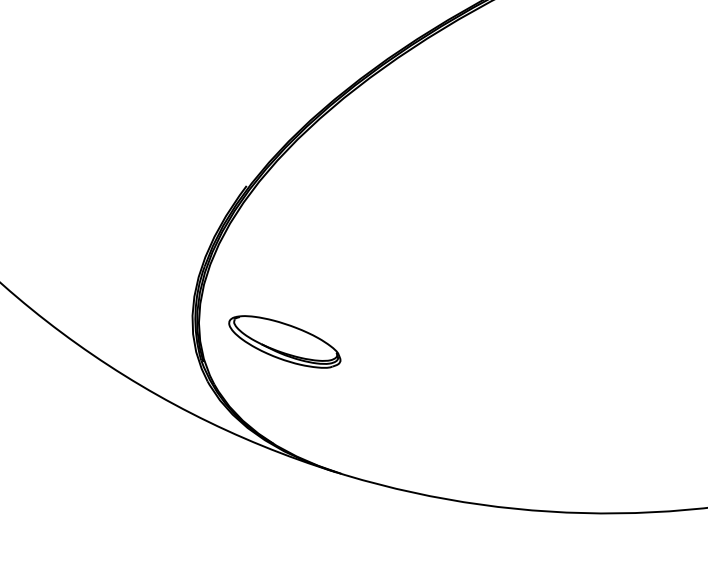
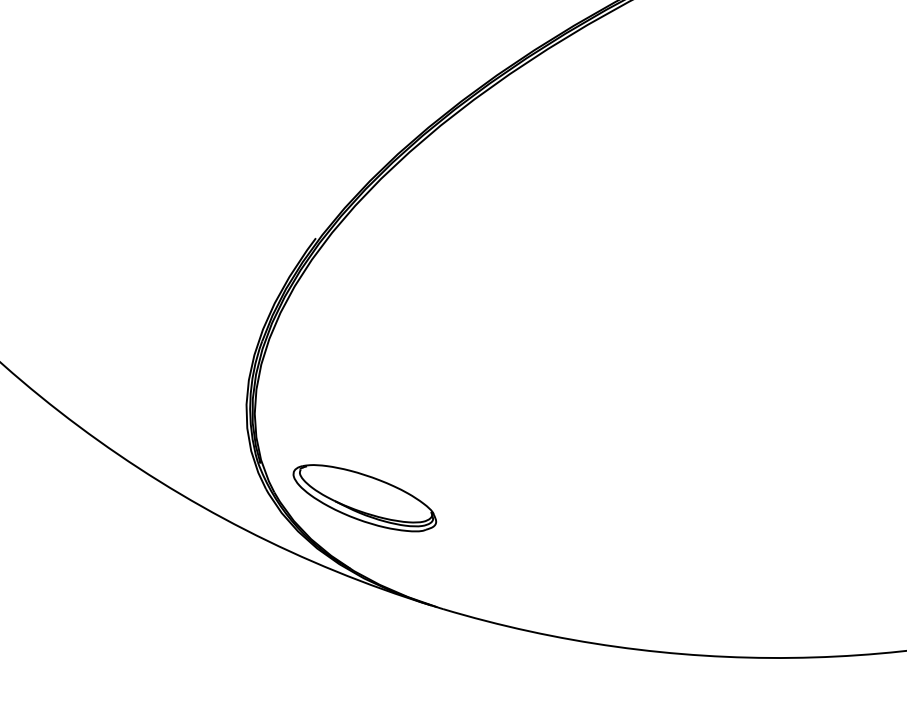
part: (284, 342) -> (364, 498), moved

